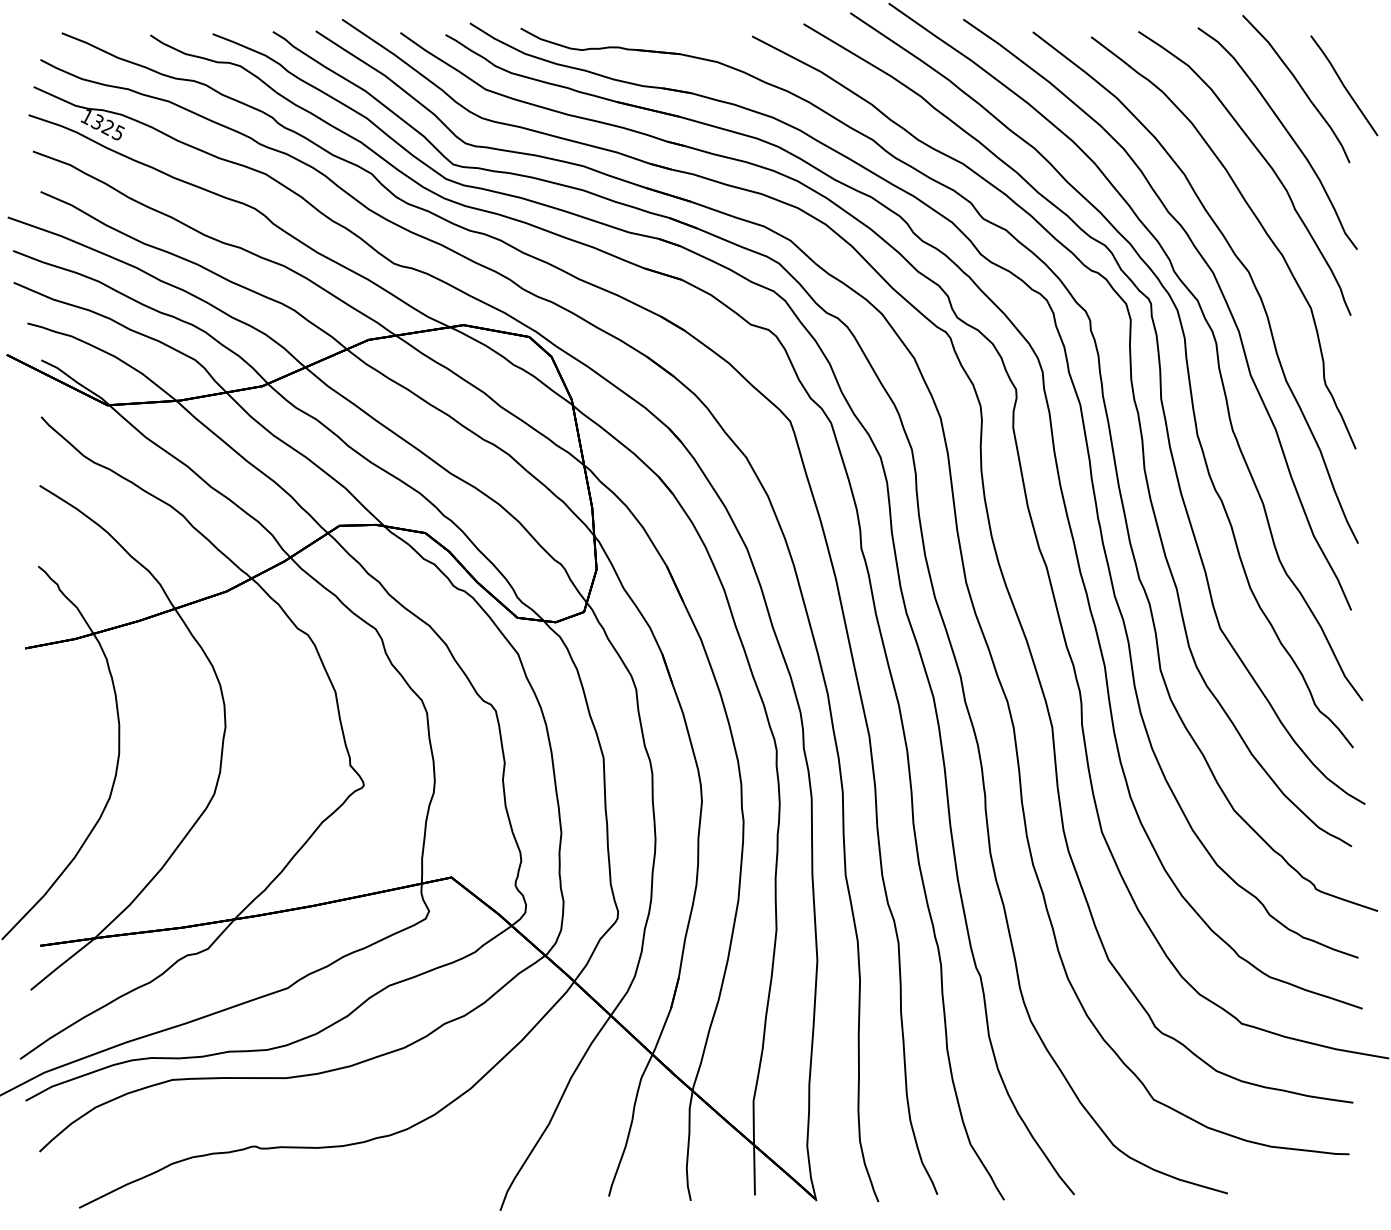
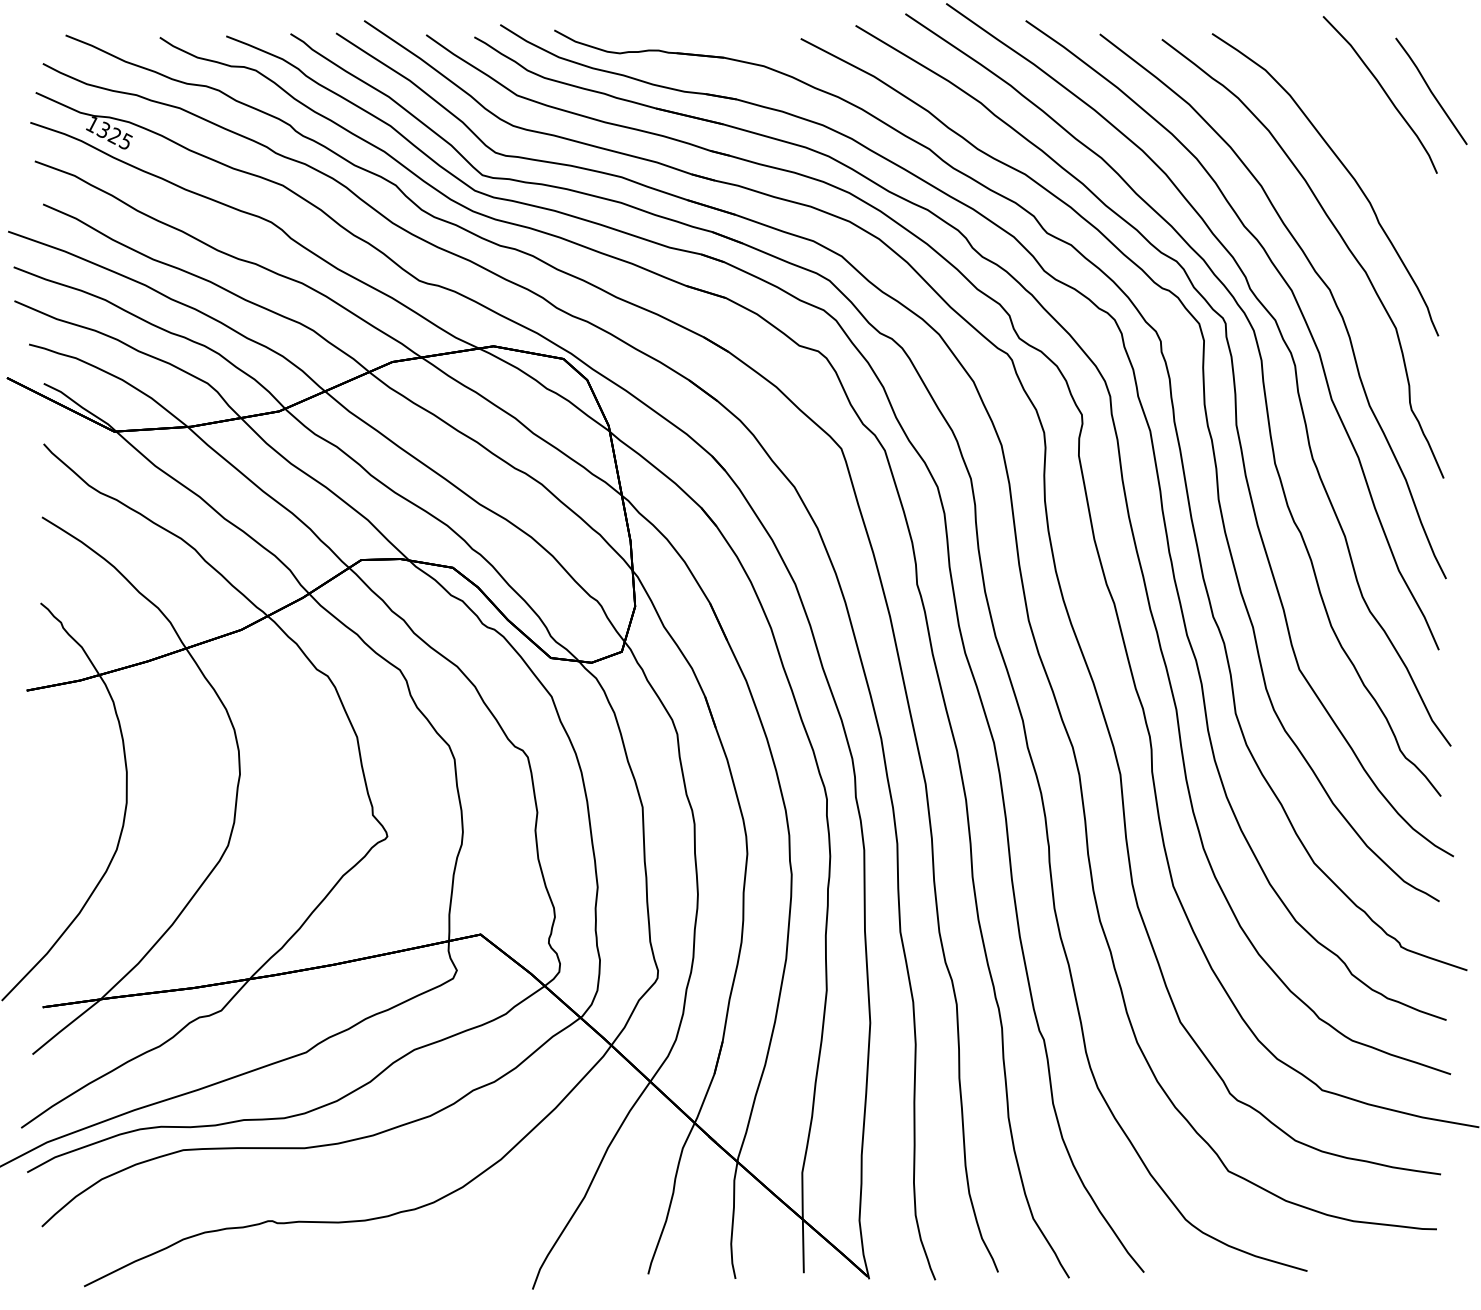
curve: (1287, 132) -> (1370, 141), removed

